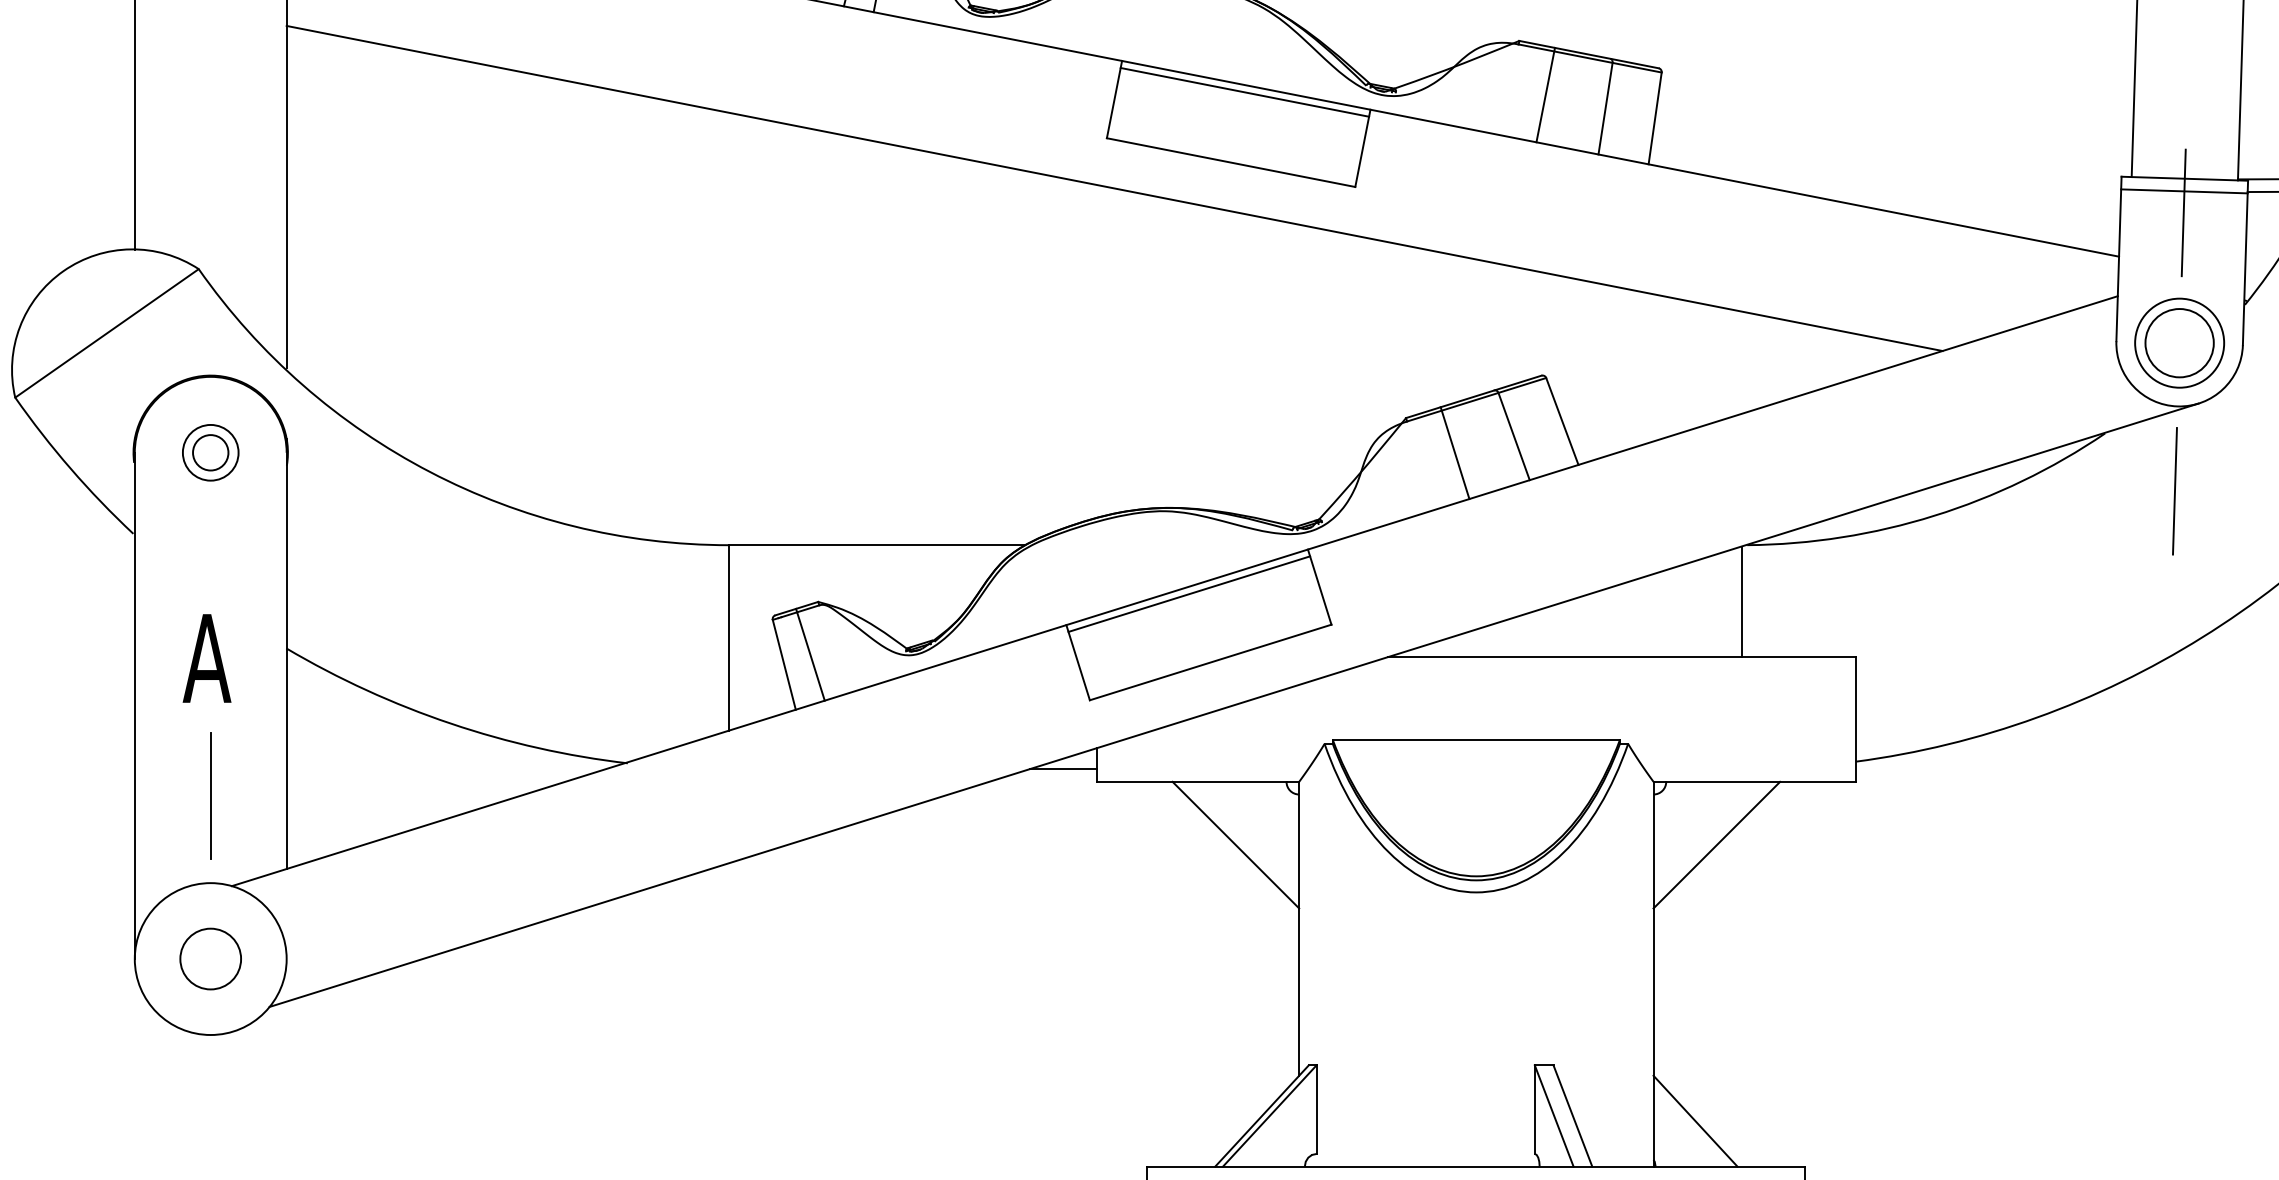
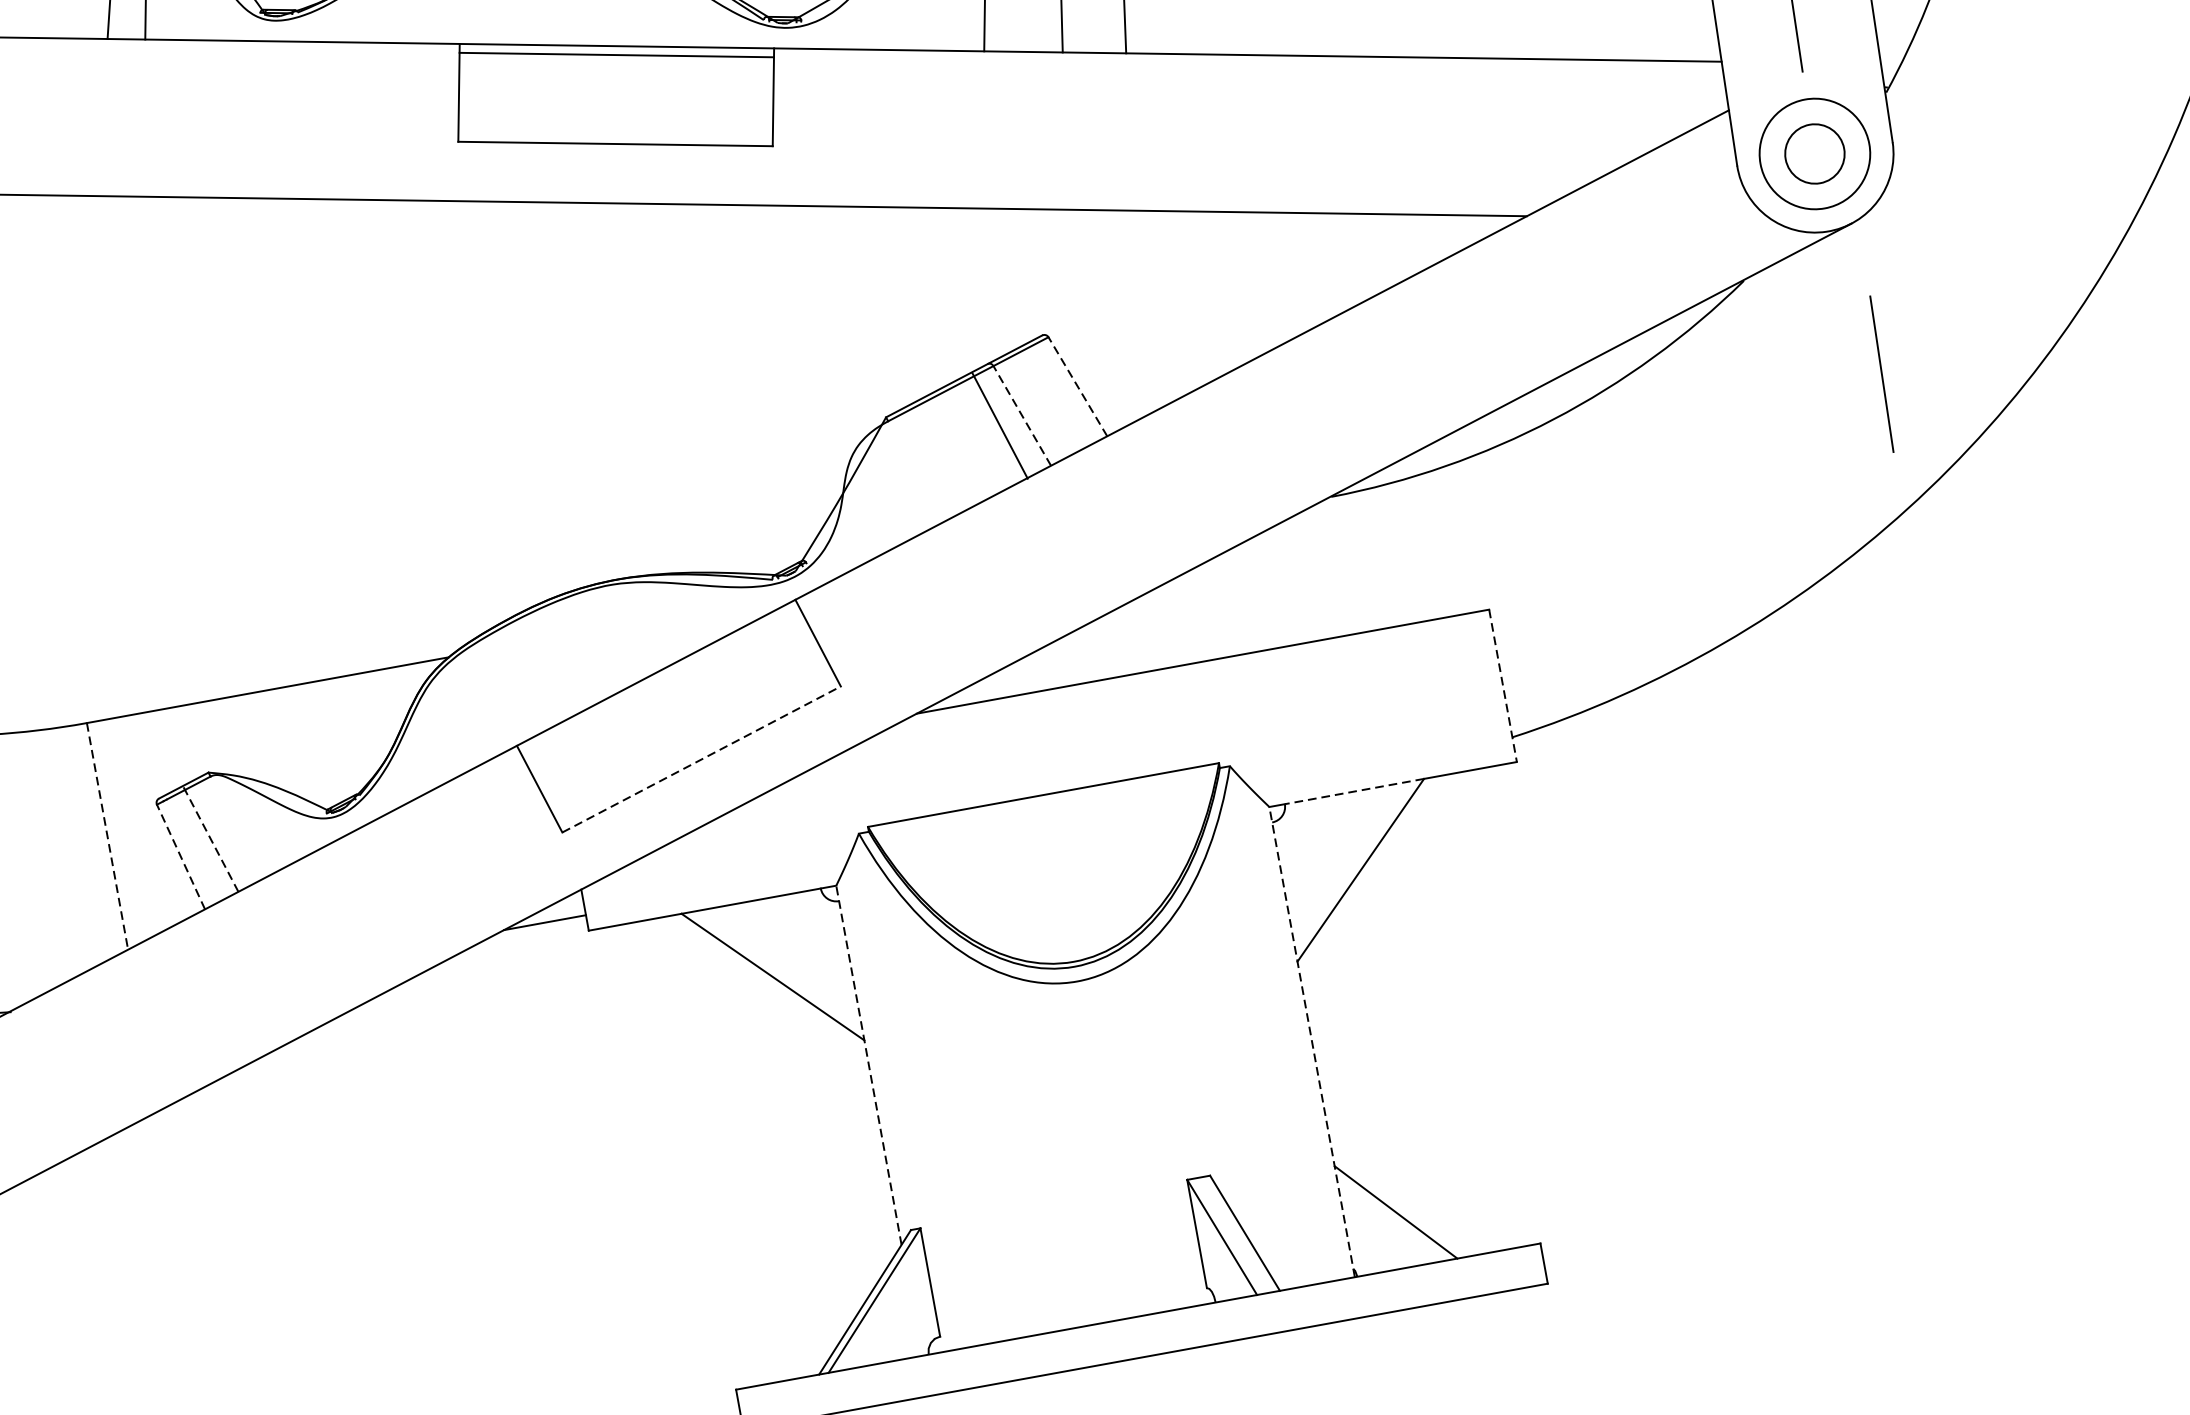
circle: (2179, 343) -> (1814, 154), size x0.7
line: (1562, 421) -> (1078, 386), solid -> dashed
line: (1513, 436) -> (1021, 416), solid -> dashed
line: (1454, 453) -> (999, 426), moved
line: (2174, 491) -> (1881, 374), moved
line: (1189, 593) -> (660, 679), removed
line: (1741, 601) -> (1336, 567), removed
line: (729, 637) -> (107, 835), solid -> dashed
line: (810, 654) -> (210, 838), solid -> dashed
line: (1210, 662) -> (701, 759), solid -> dashed
line: (784, 664) -> (181, 856), solid -> dashed
line: (1856, 720) -> (1503, 686), solid -> dashed
line: (1723, 781) -> (1354, 791), solid -> dashed
line: (1299, 928) -> (869, 1064), solid -> dashed
line: (1653, 973) -> (1311, 1041), solid -> dashed

